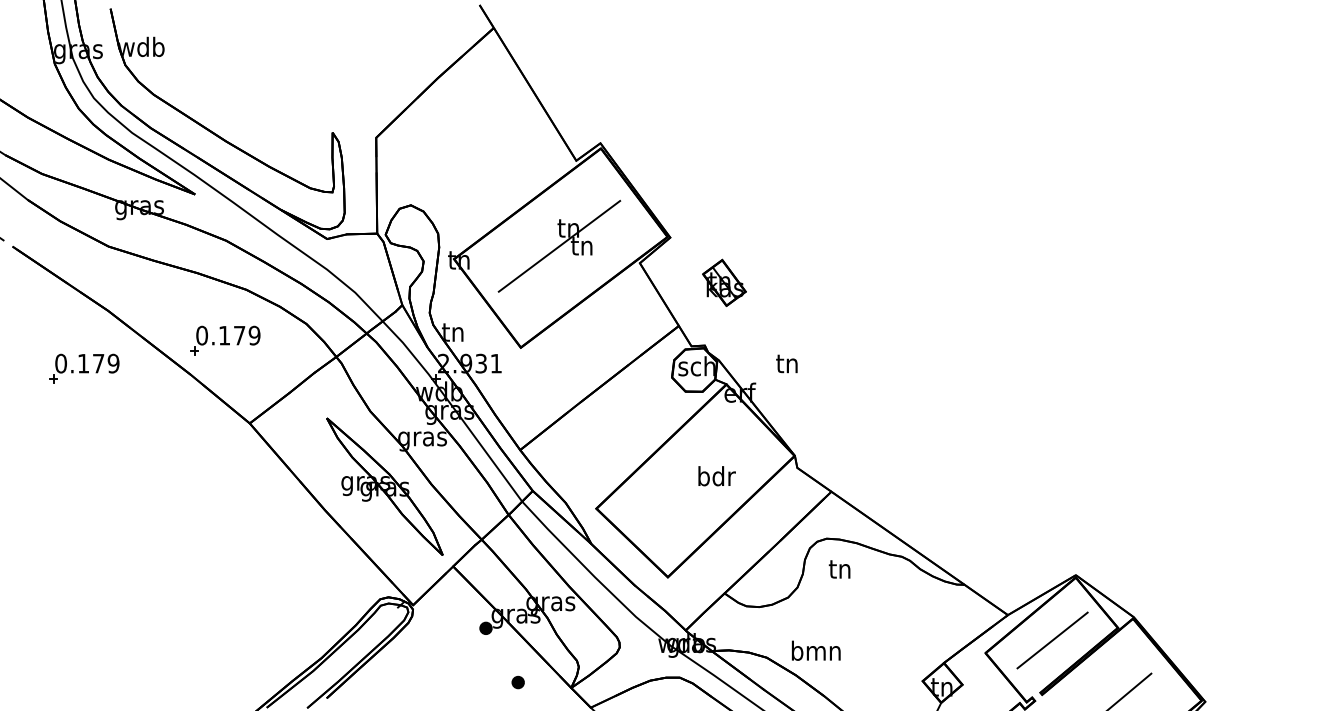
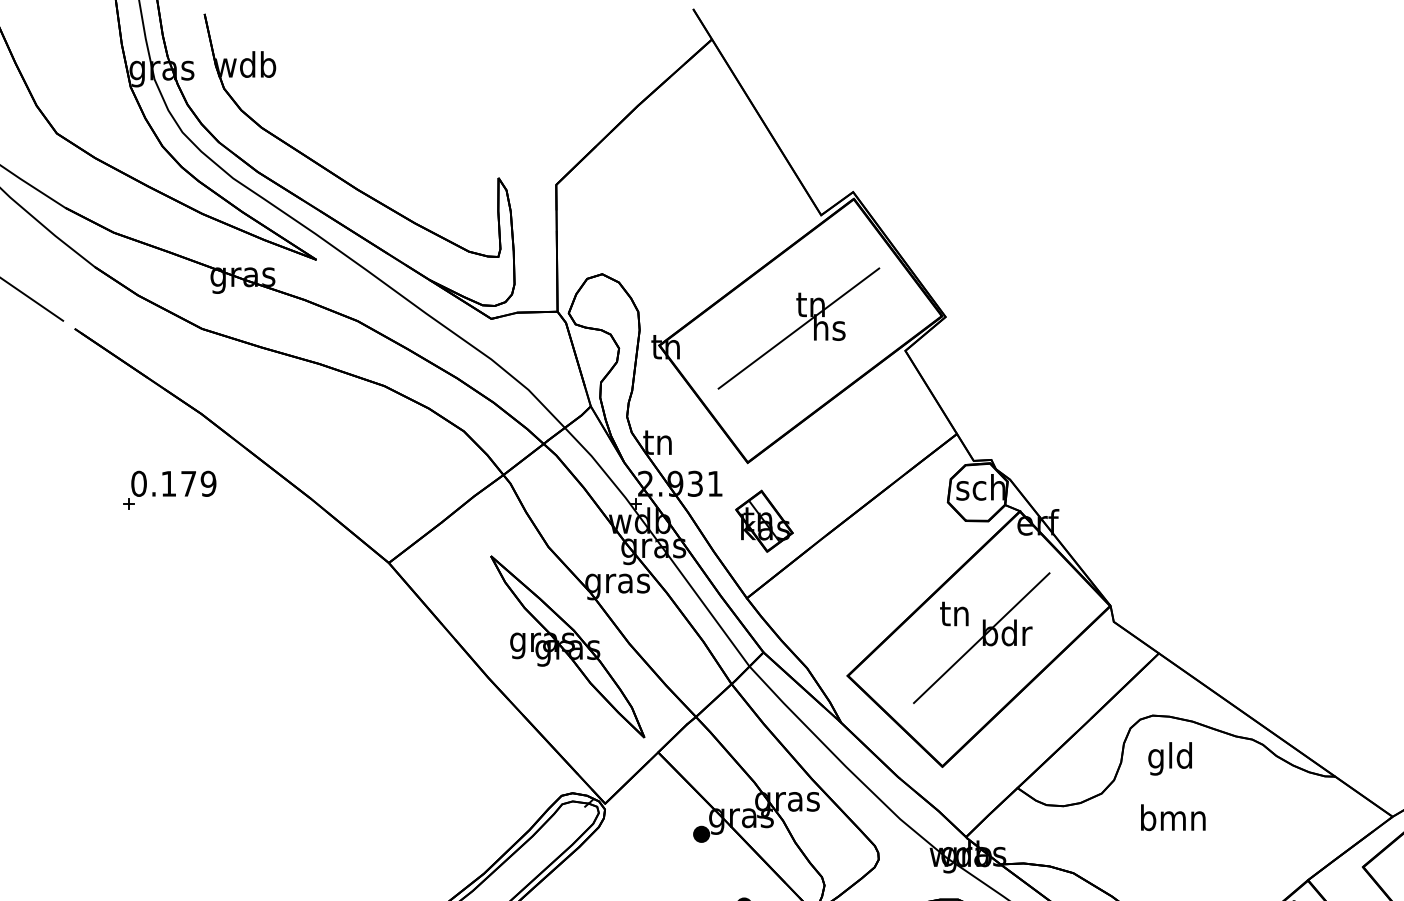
text: (582, 245) -> (829, 327), tn -> hs
part: (724, 282) -> (764, 520), moved
part: (225, 340) -> (356, 453), removed
text: (786, 363) -> (953, 613), moved
line: (697, 480) -> (981, 638), added
text: (839, 570) -> (1169, 757), tn -> gld
text: (816, 650) -> (1173, 817), moved

